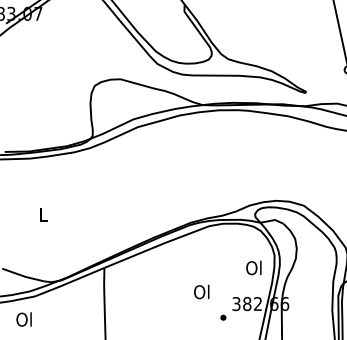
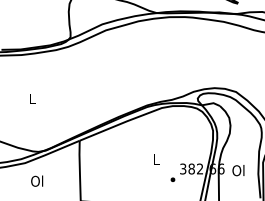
text: (253, 267) -> (238, 170), moved
text: (201, 291) -> (155, 159), Ol -> L
text: (23, 319) -> (36, 181), moved

